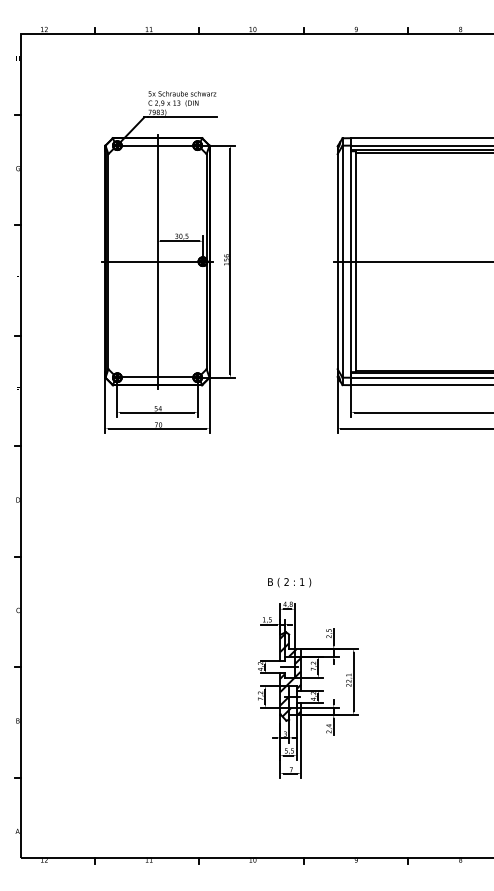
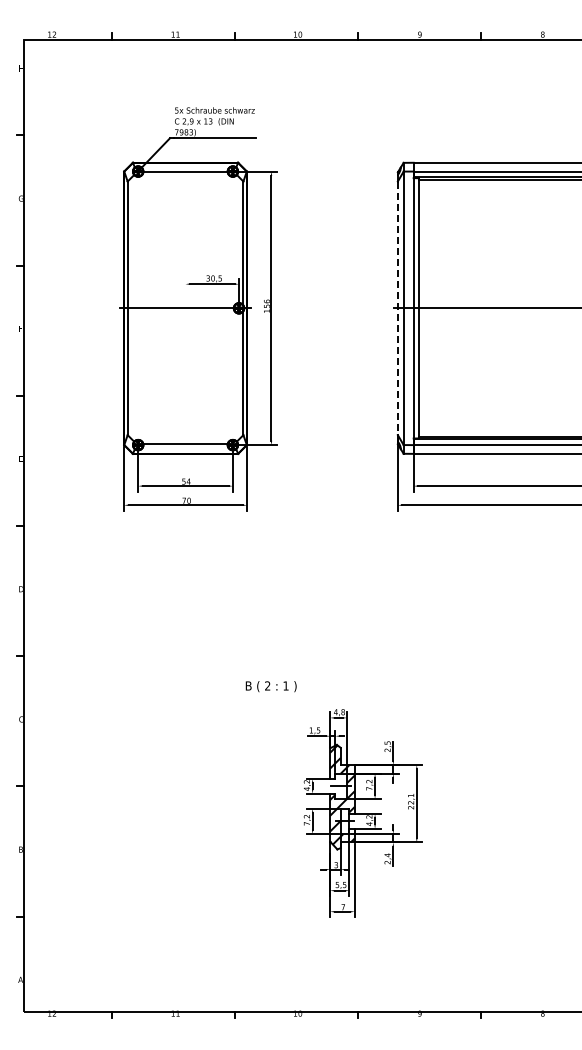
line: (157, 261) -> (185, 308), removed
line: (337, 261) -> (397, 308), solid -> dashed
text: (288, 582) -> (270, 686), moved

